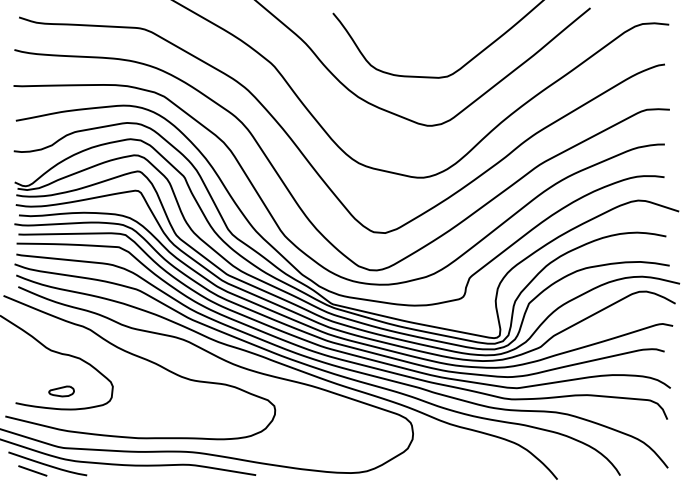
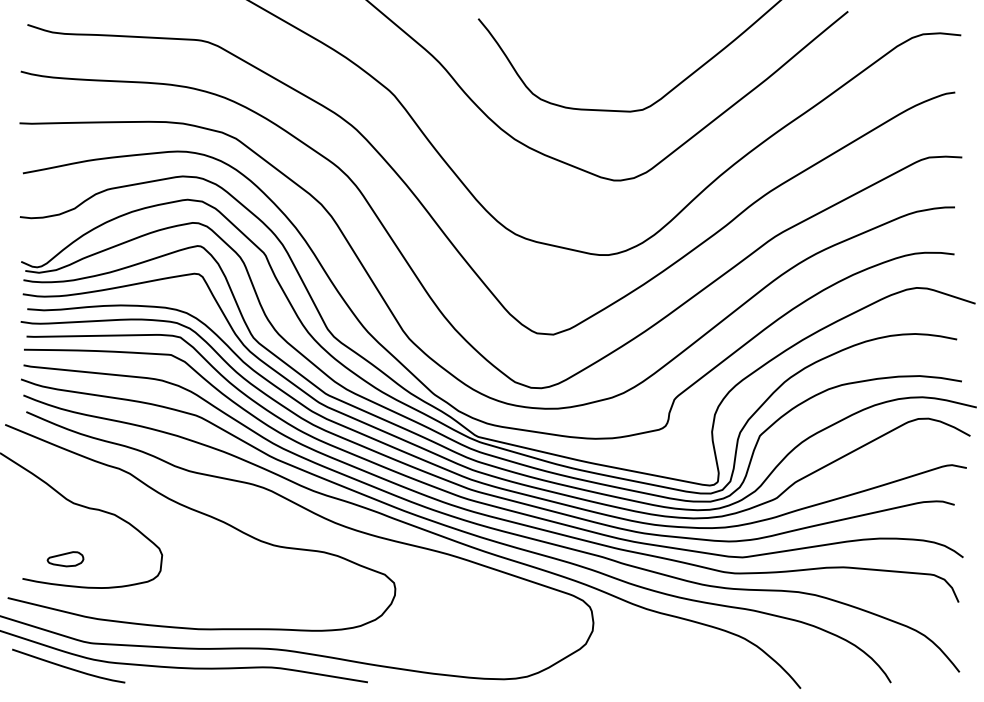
part: (61, 391) -> (65, 559), moved
line: (32, 470) -> (46, 675), removed

